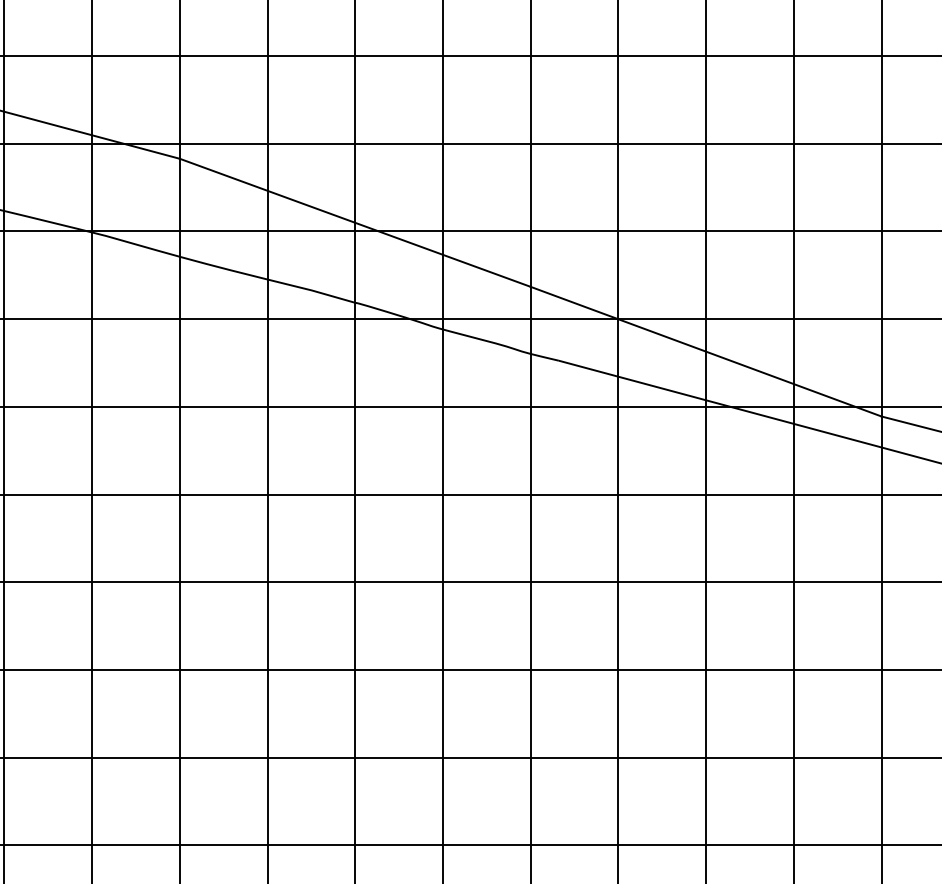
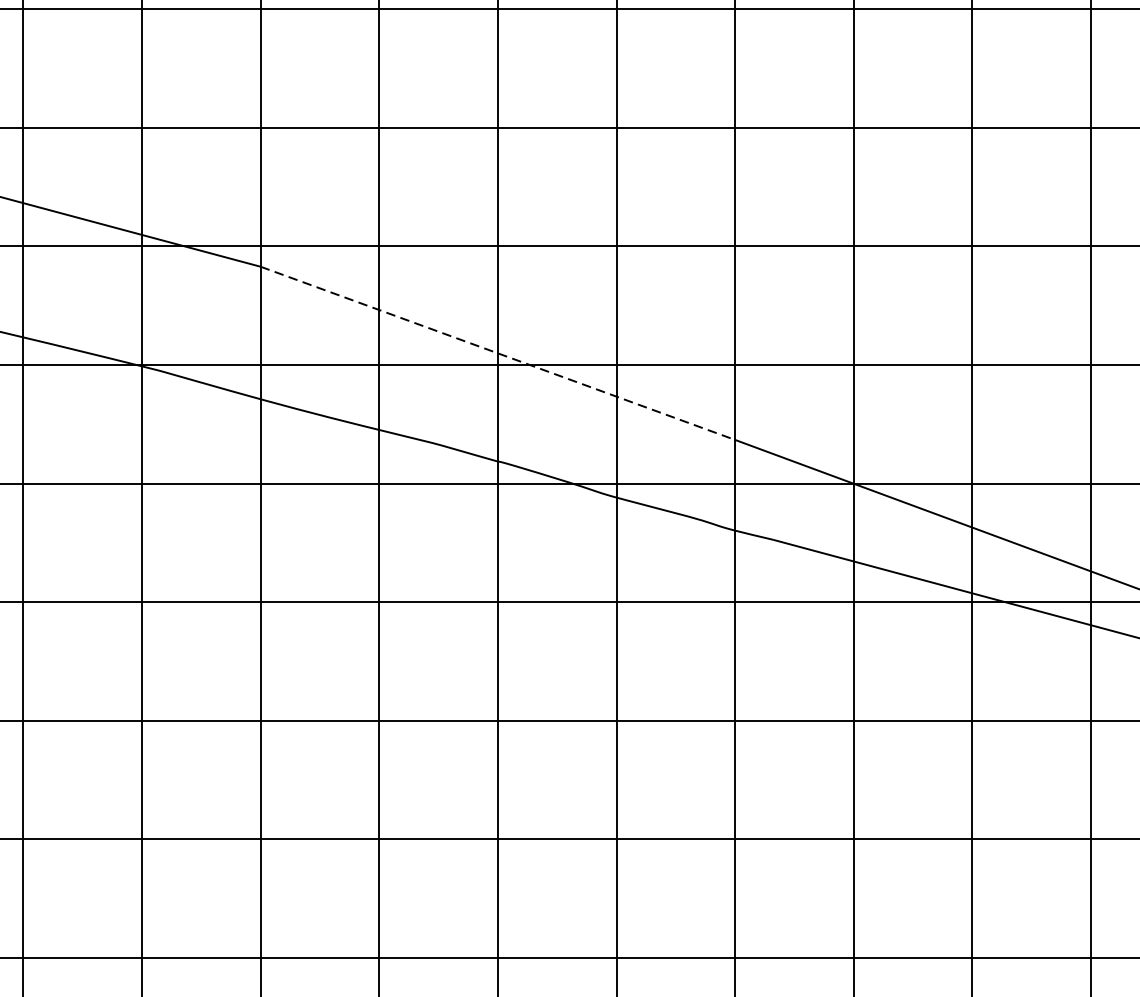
line: (355, 222) -> (498, 352), solid -> dashed

